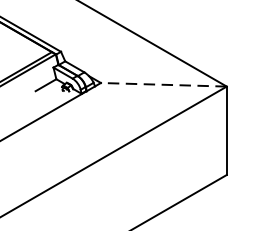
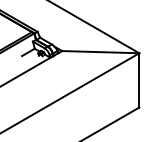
line: (163, 85) -> (100, 52), dashed -> solid

